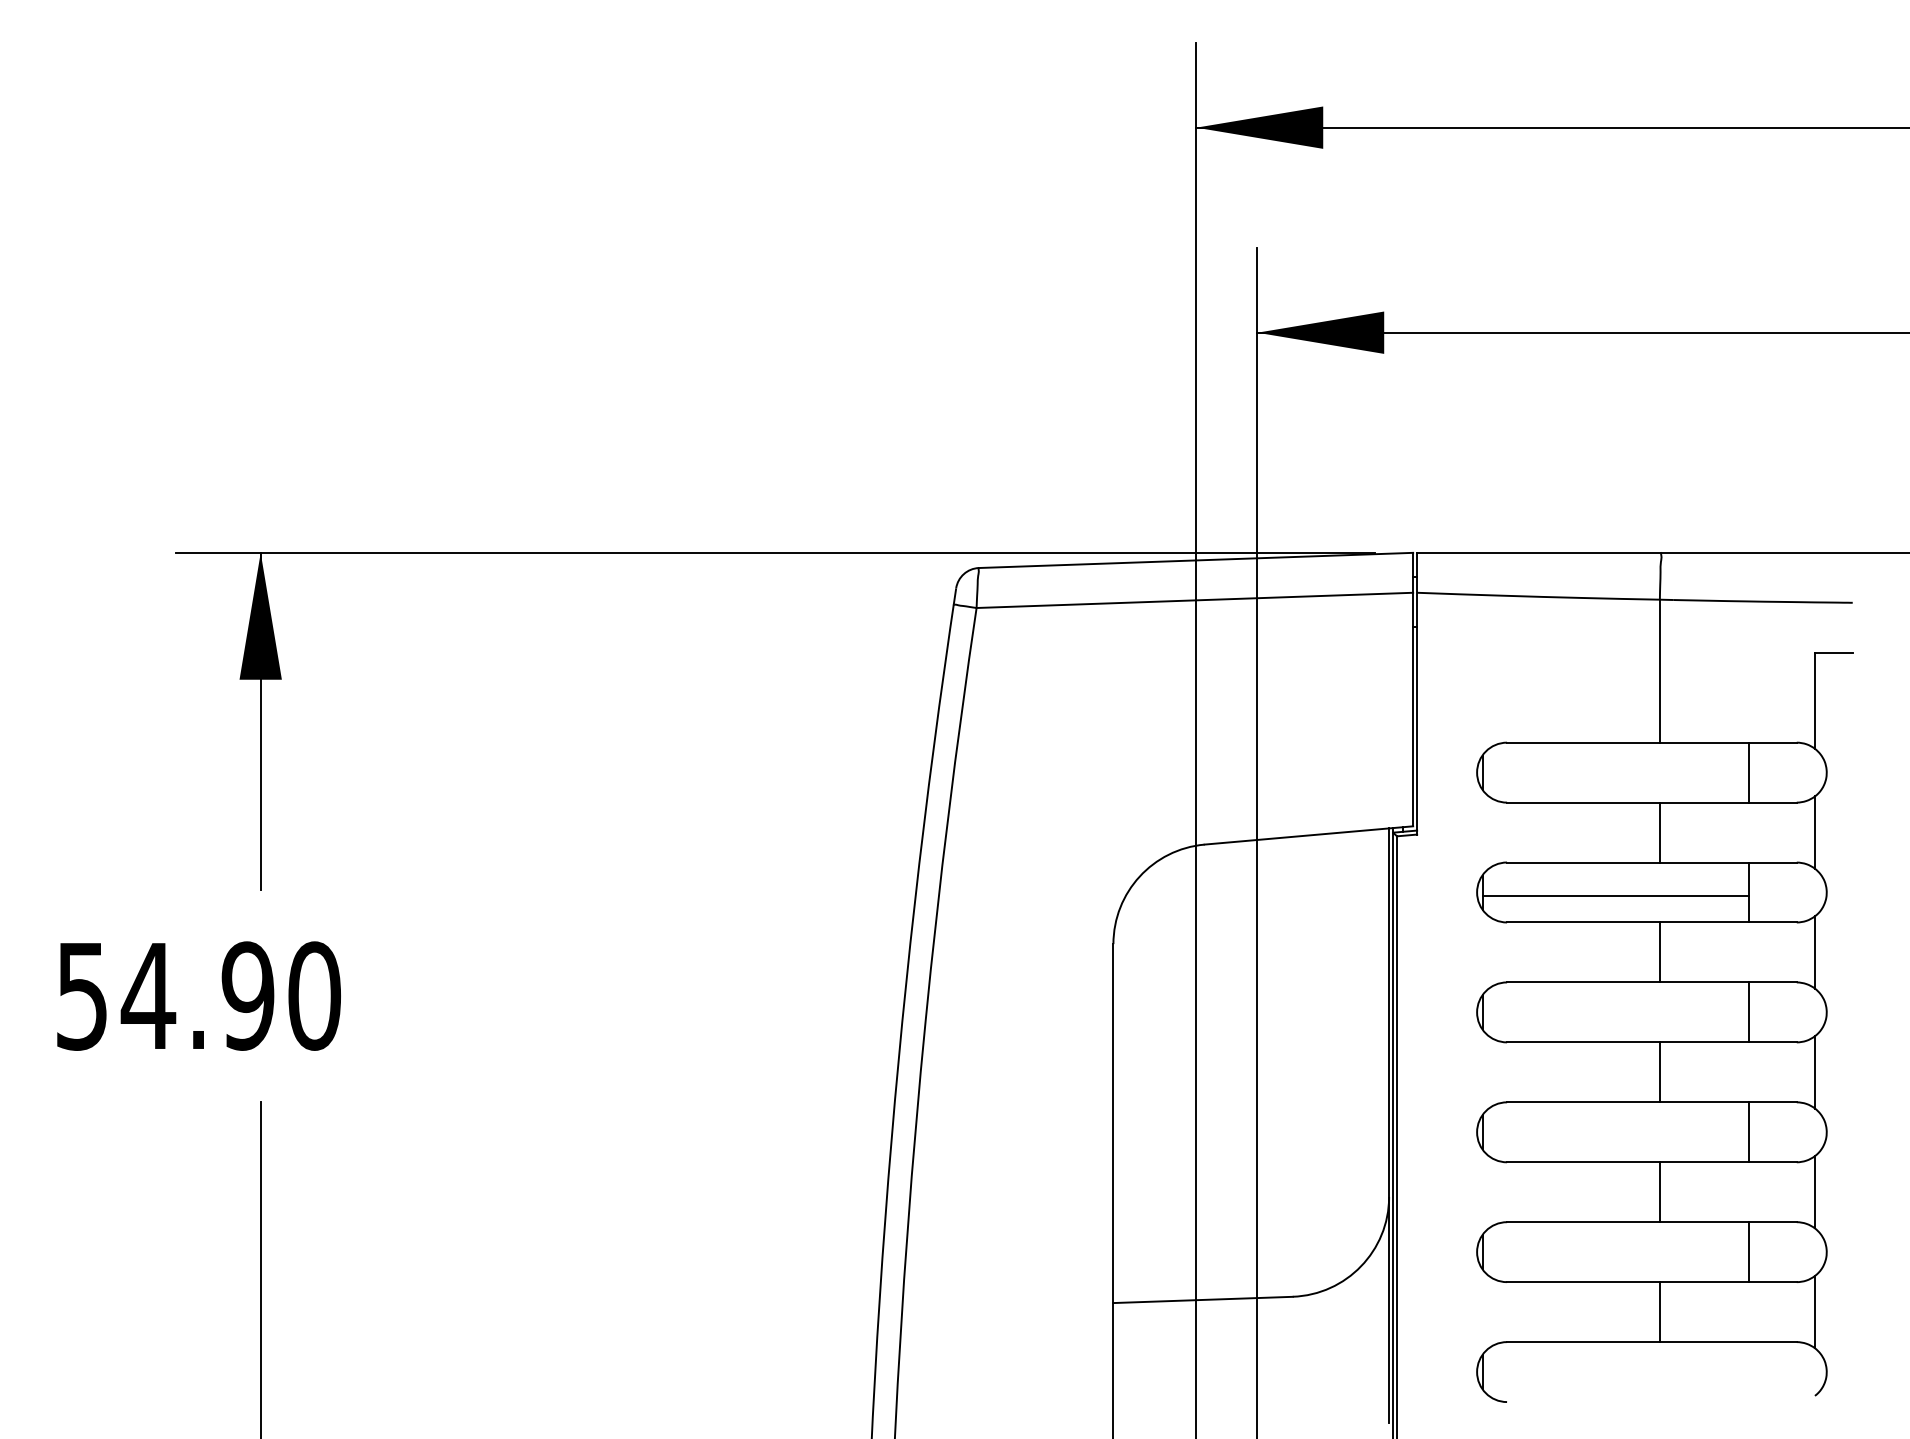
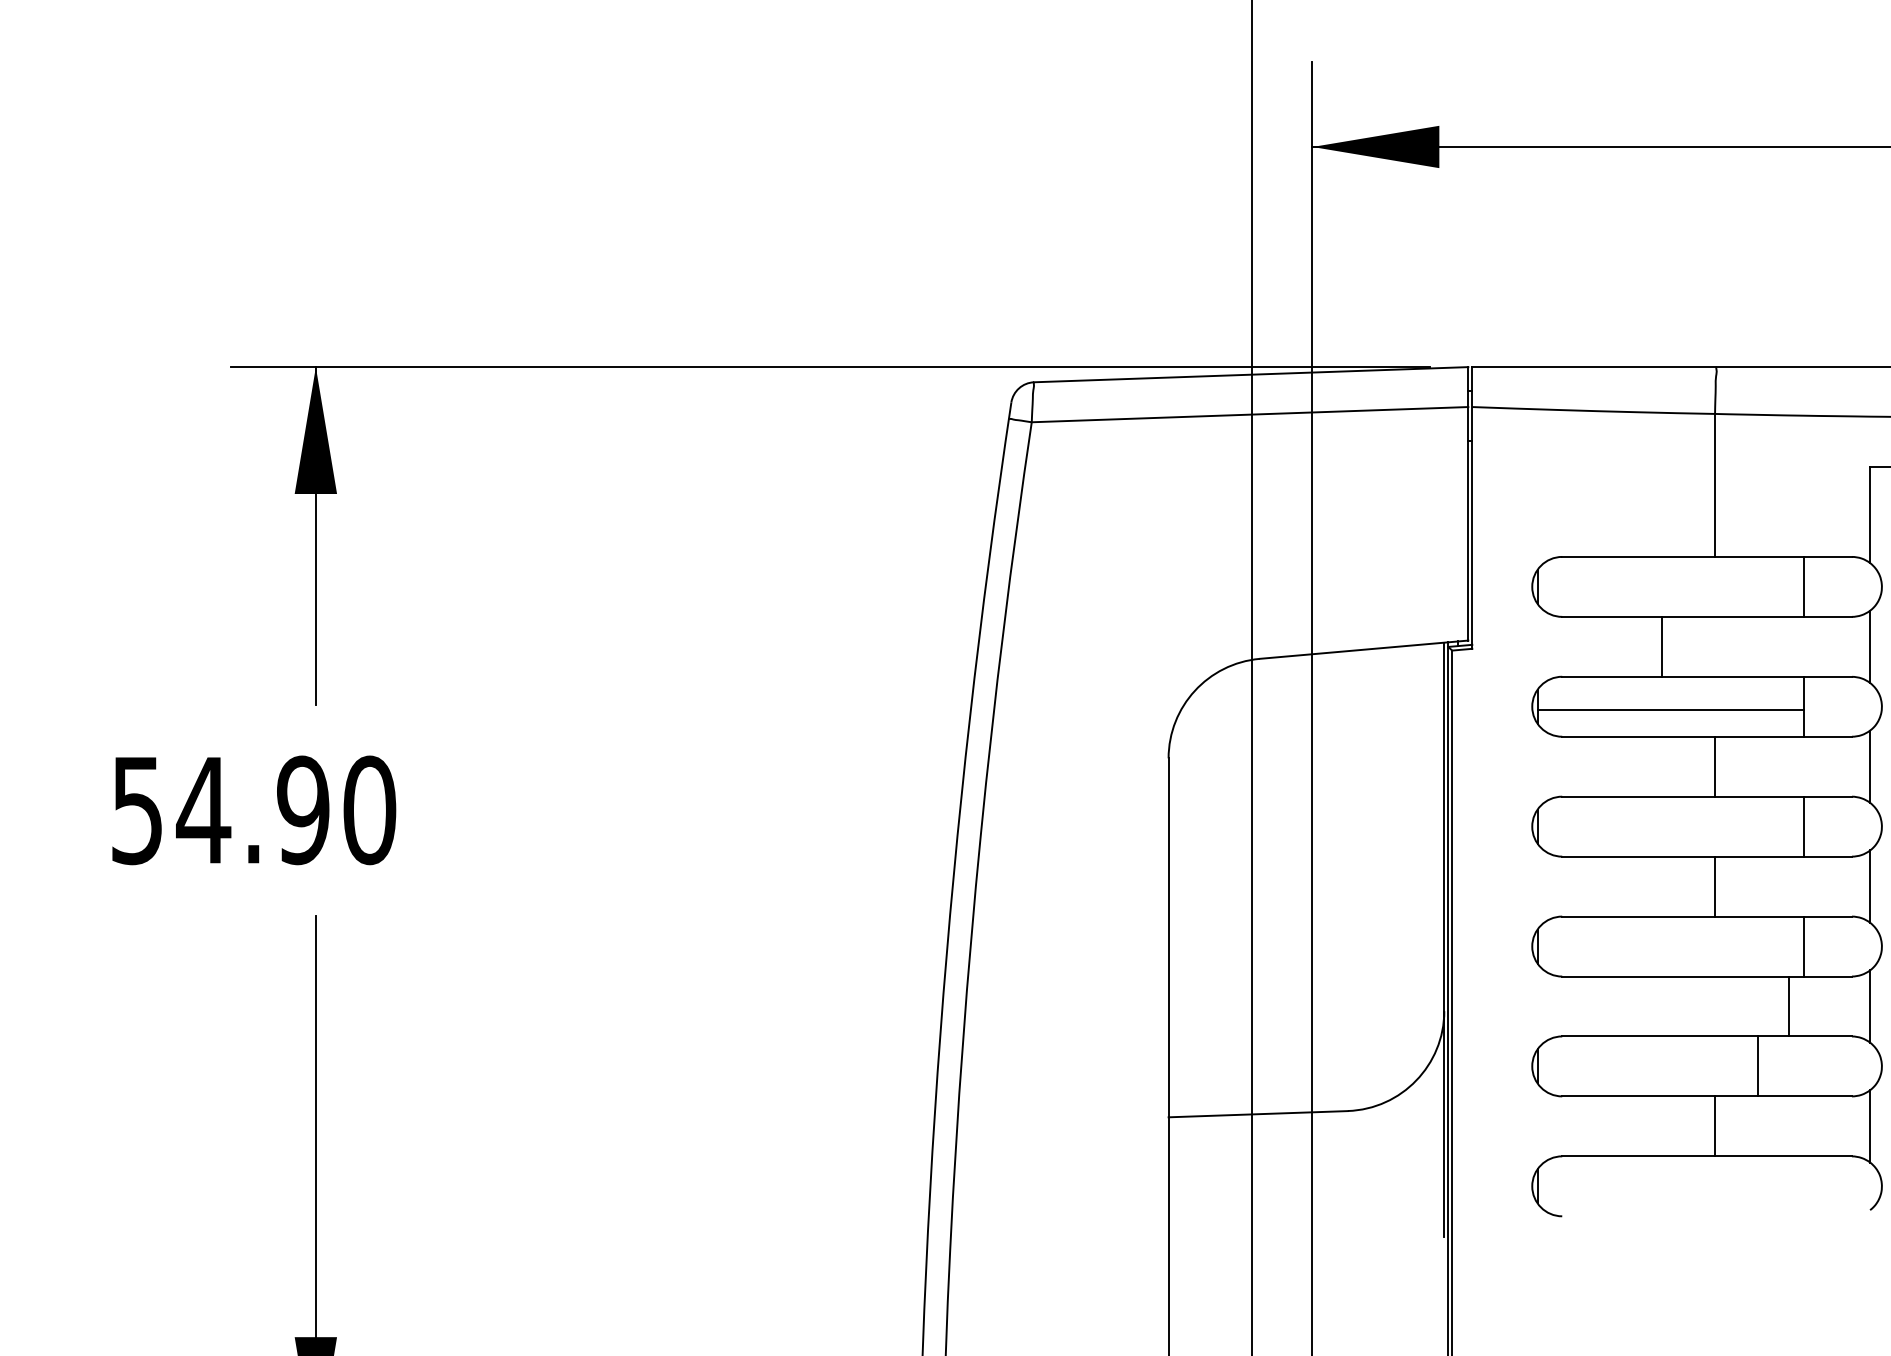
line: (1659, 832) -> (1661, 646), moved
line: (1659, 1192) -> (1788, 1006), moved
line: (1748, 1252) -> (1757, 1066), moved

